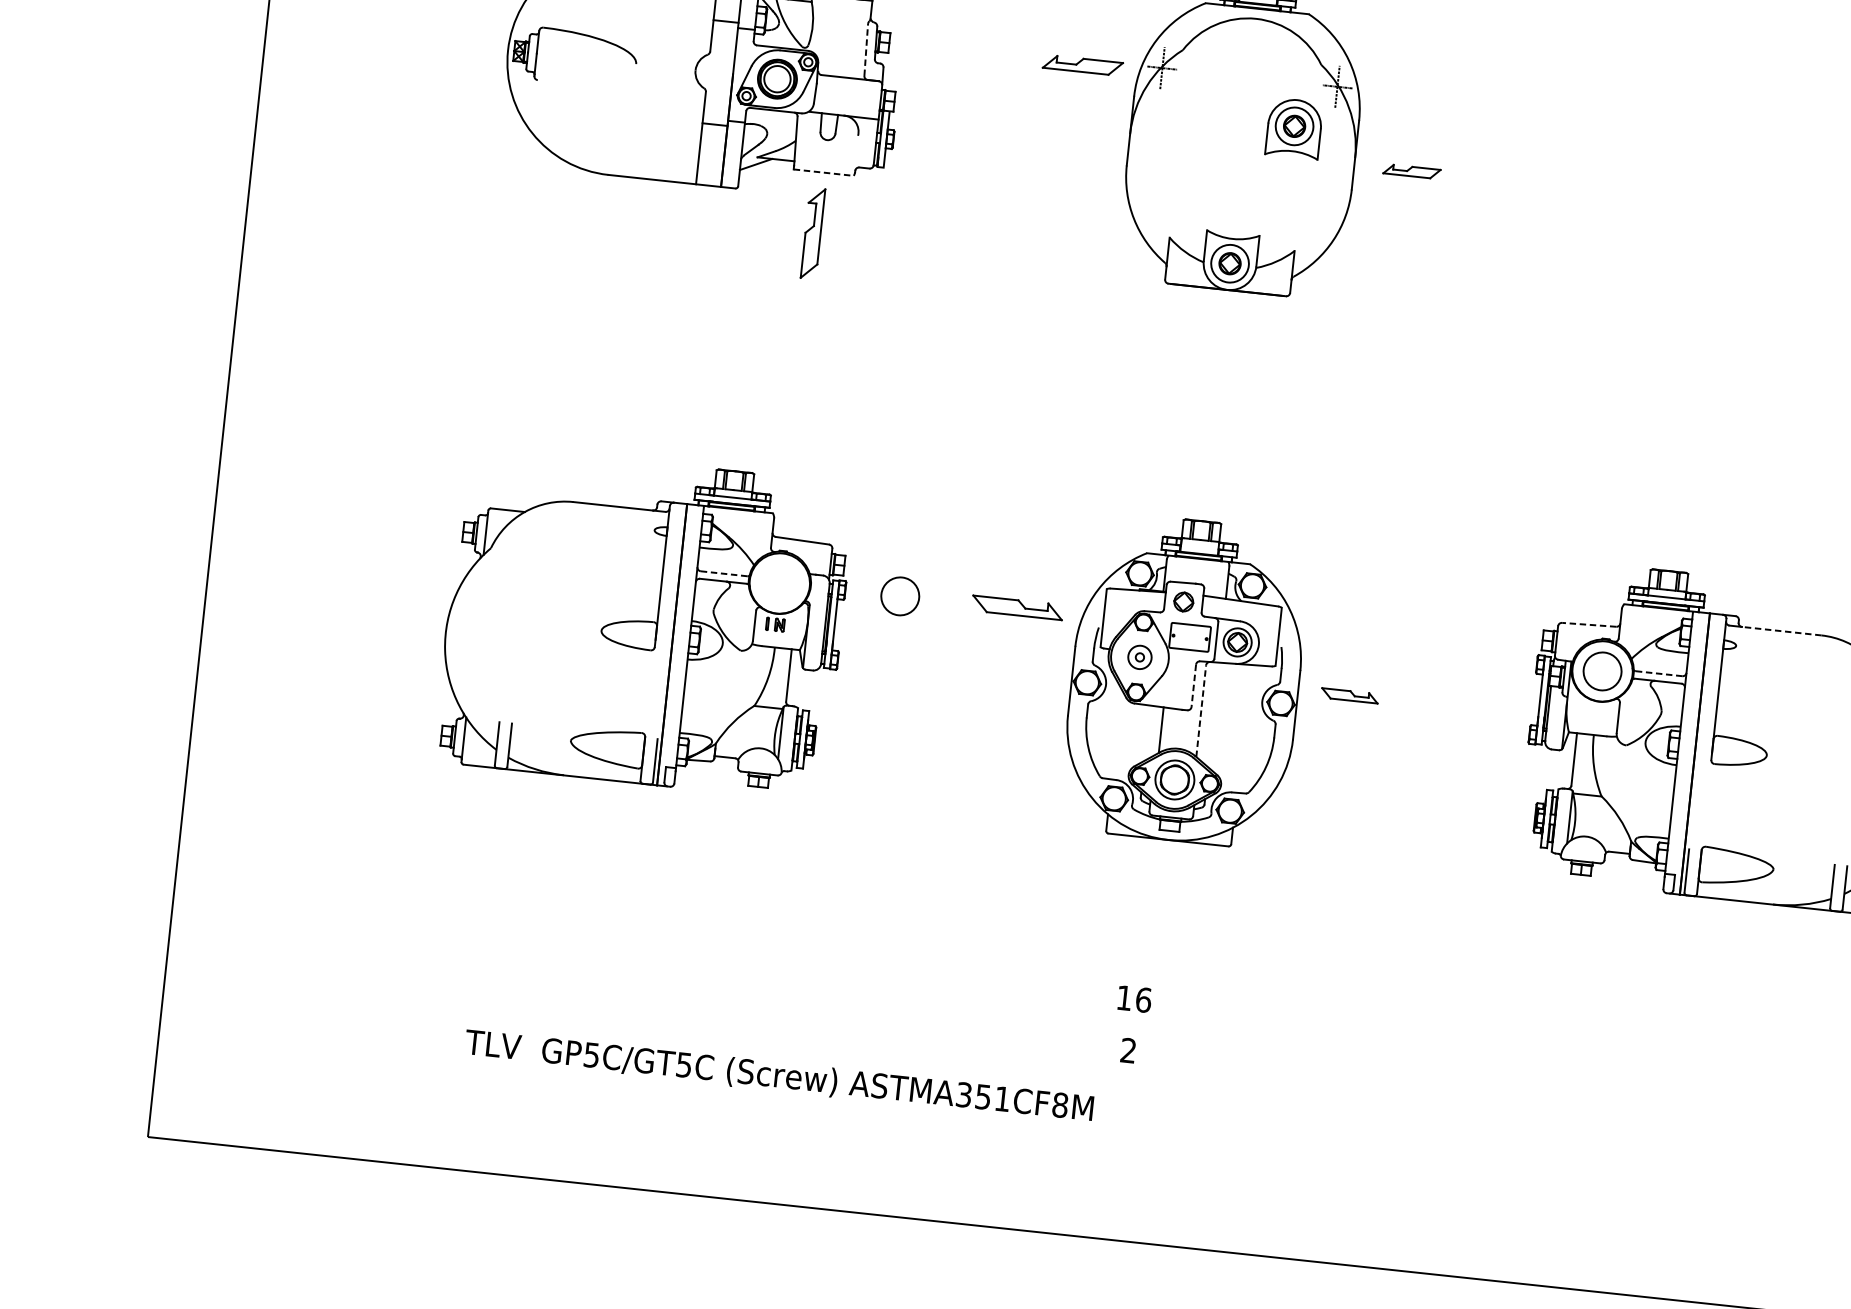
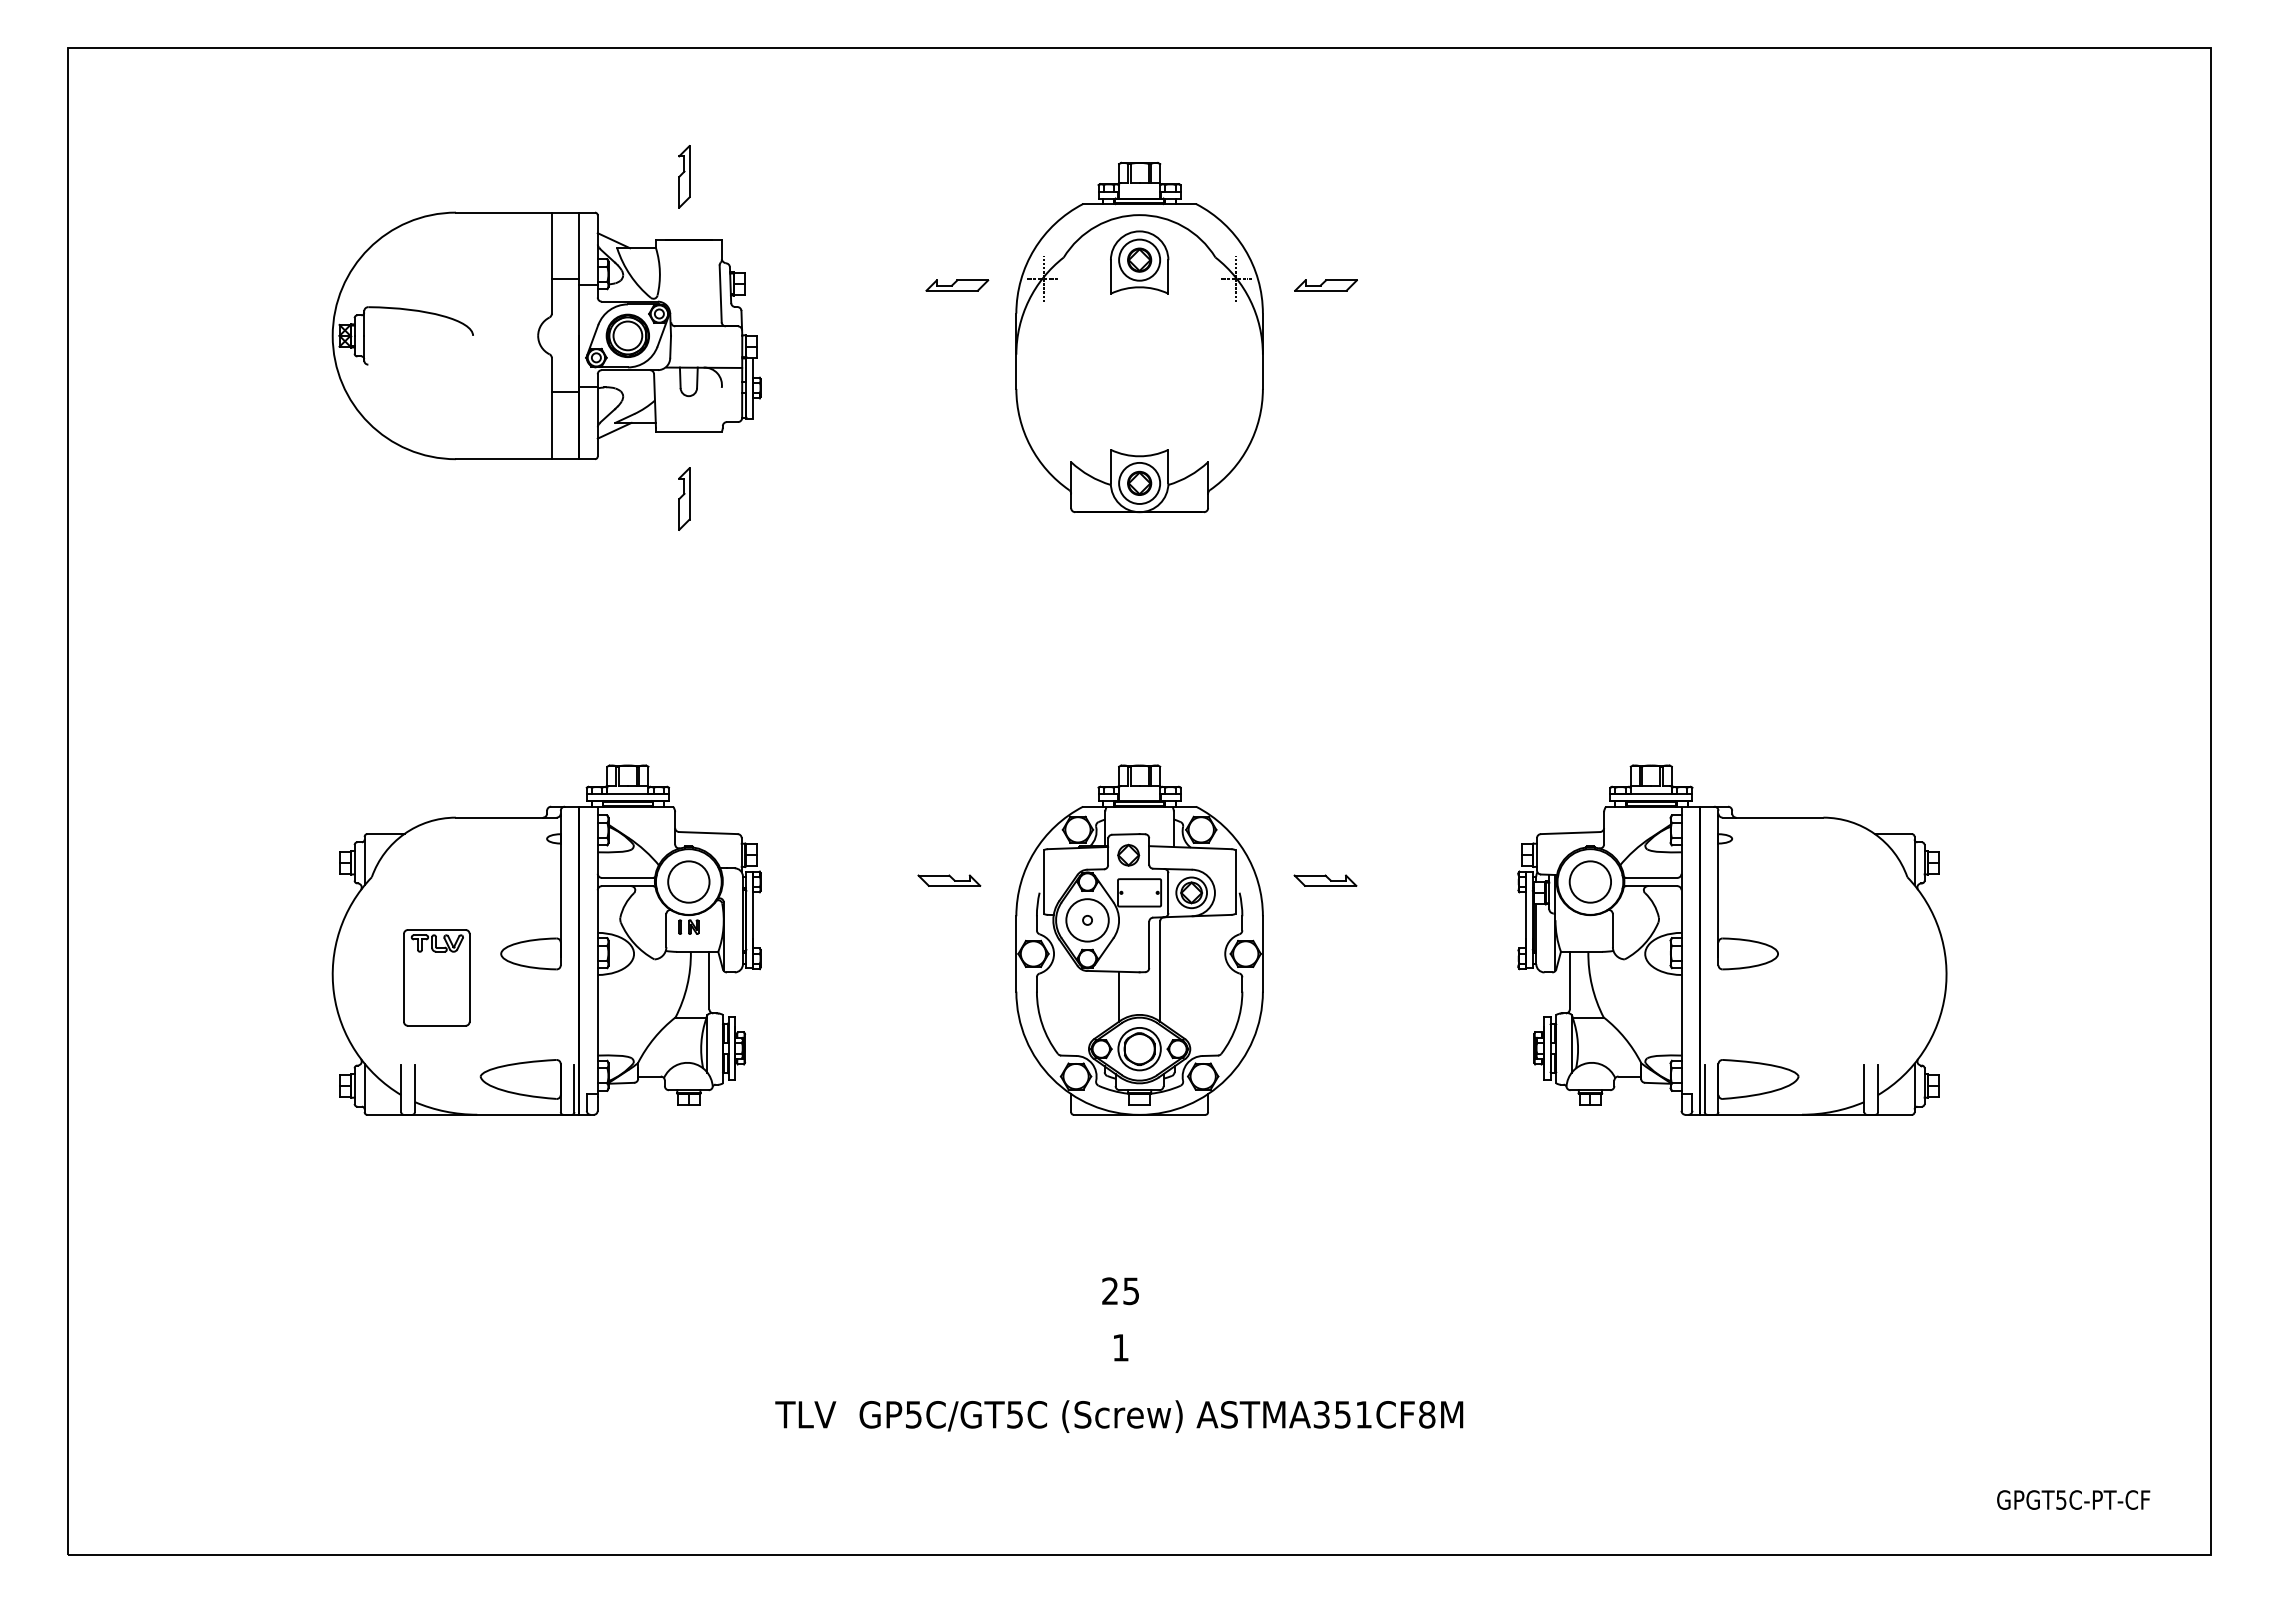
line: (866, 49) -> (720, 293), dashed -> solid
part: (1083, 65) -> (957, 285), size x0.71
part: (1294, 128) -> (1139, 262), moved
part: (1411, 171) -> (1325, 285), moved
line: (823, 172) -> (688, 431), dashed -> solid
part: (813, 233) -> (684, 498), size x0.62
line: (723, 573) -> (626, 877), dashed -> solid
circle: (900, 595) -> (688, 881), moved
part: (1017, 607) -> (949, 880), size x0.62
line: (1589, 625) -> (1570, 833), dashed -> solid
line: (1781, 631) -> (1779, 817), dashed -> solid
part: (540, 646) -> (436, 977), added
circle: (1139, 657) -> (1087, 920), size x1.67
line: (1659, 673) -> (1652, 877), dashed -> solid
line: (1194, 686) -> (1149, 945), dashed -> solid
part: (1349, 695) -> (1325, 880), moved
line: (1201, 711) -> (1160, 971), dashed -> solid
text: (1133, 999) -> (1120, 1291), 16 -> 25
text: (1128, 1050) -> (1120, 1347), 2 -> 1
text: (779, 1076) -> (1119, 1416), moved

